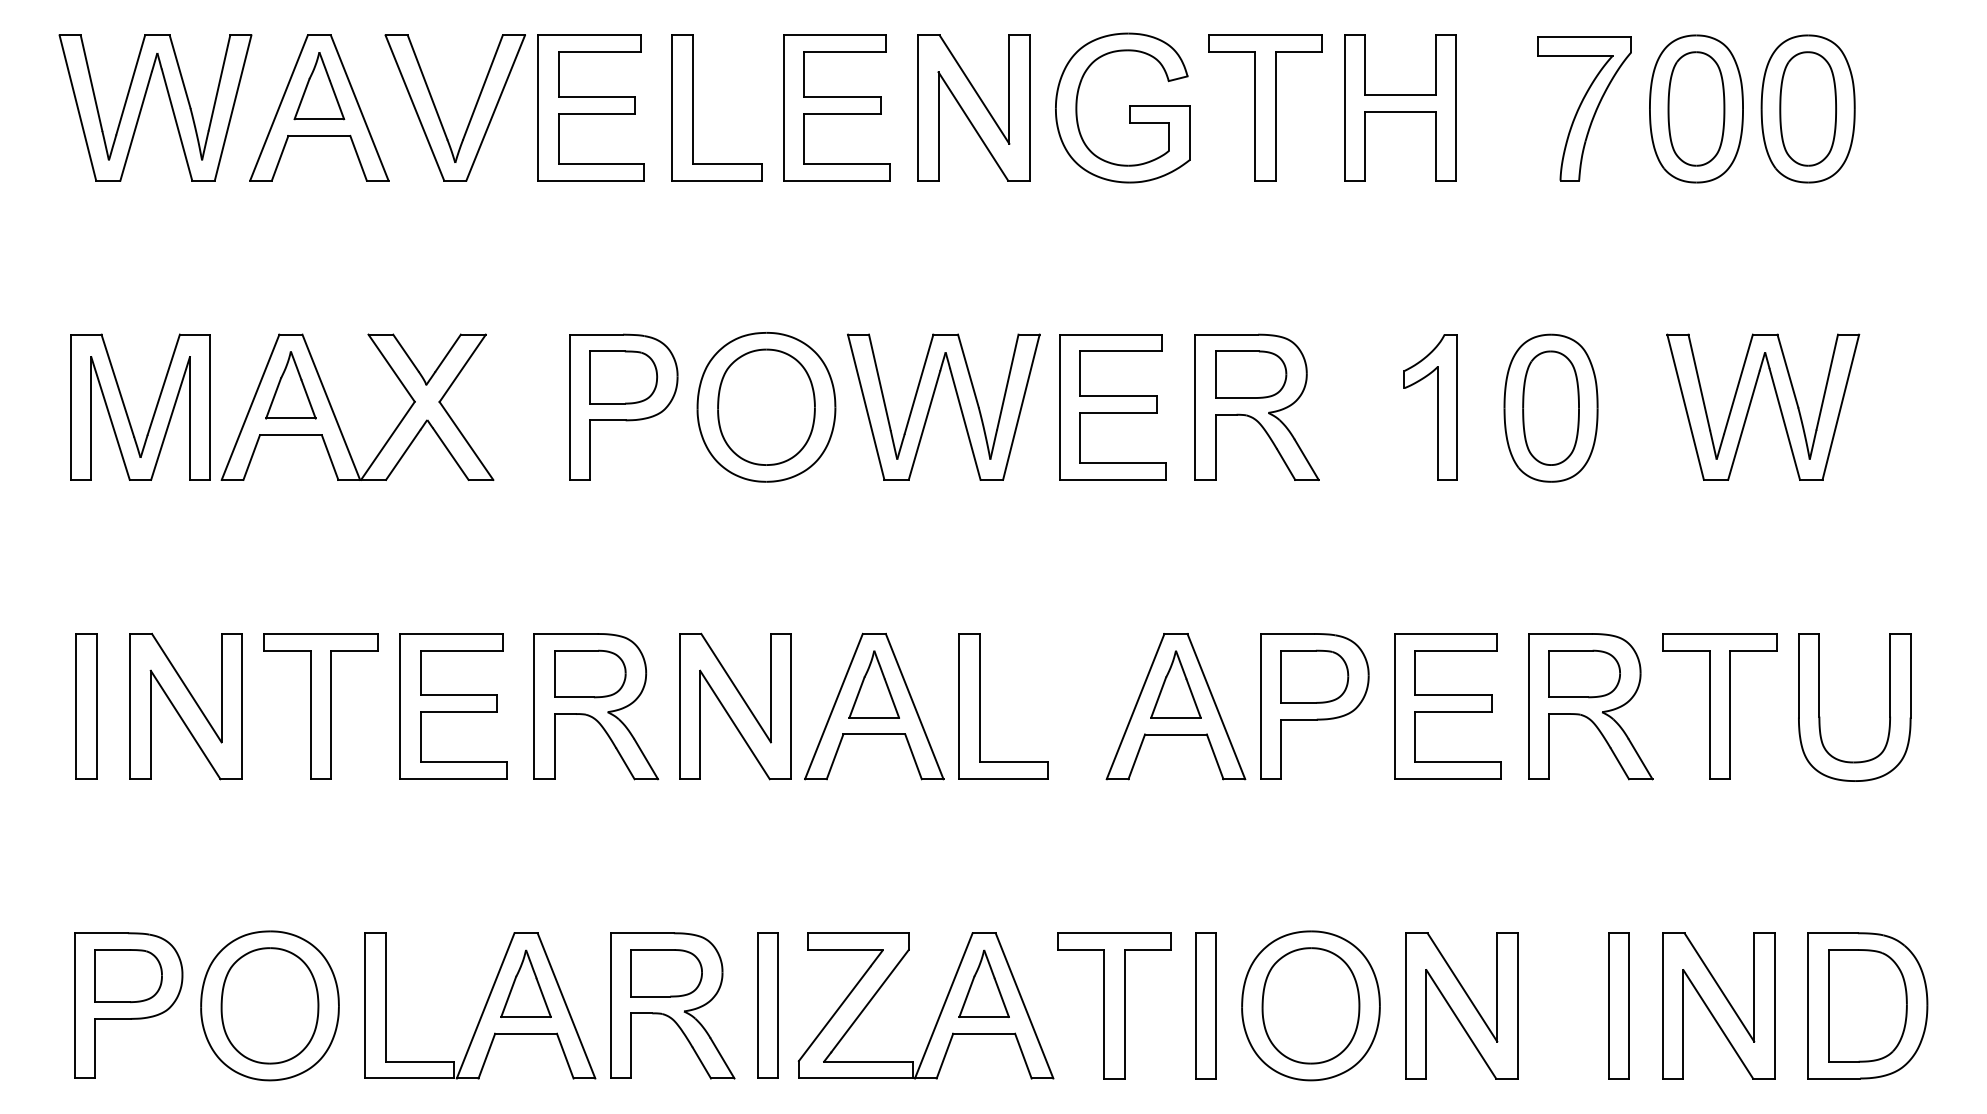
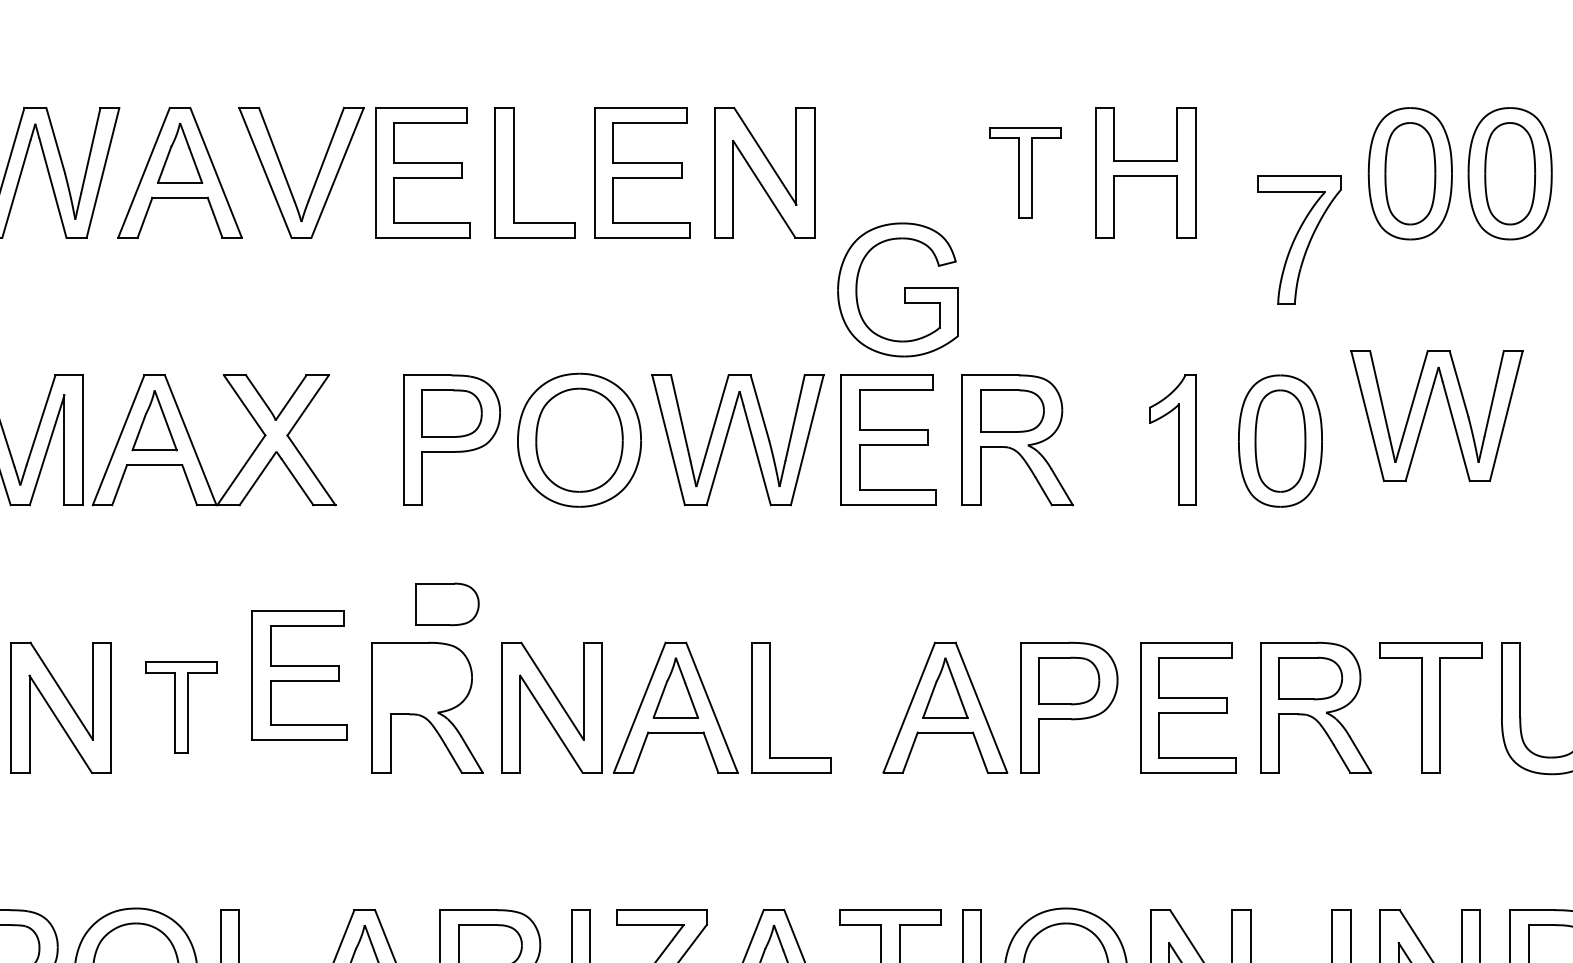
part: (1129, 107) -> (903, 289), moved
part: (1265, 107) -> (1025, 172), size x0.7
part: (1584, 108) -> (1299, 239), moved
part: (1751, 403) -> (1426, 412), moved
part: (590, 673) -> (447, 603), moved
part: (320, 706) -> (181, 707), size x0.7
part: (453, 706) -> (299, 675), moved

